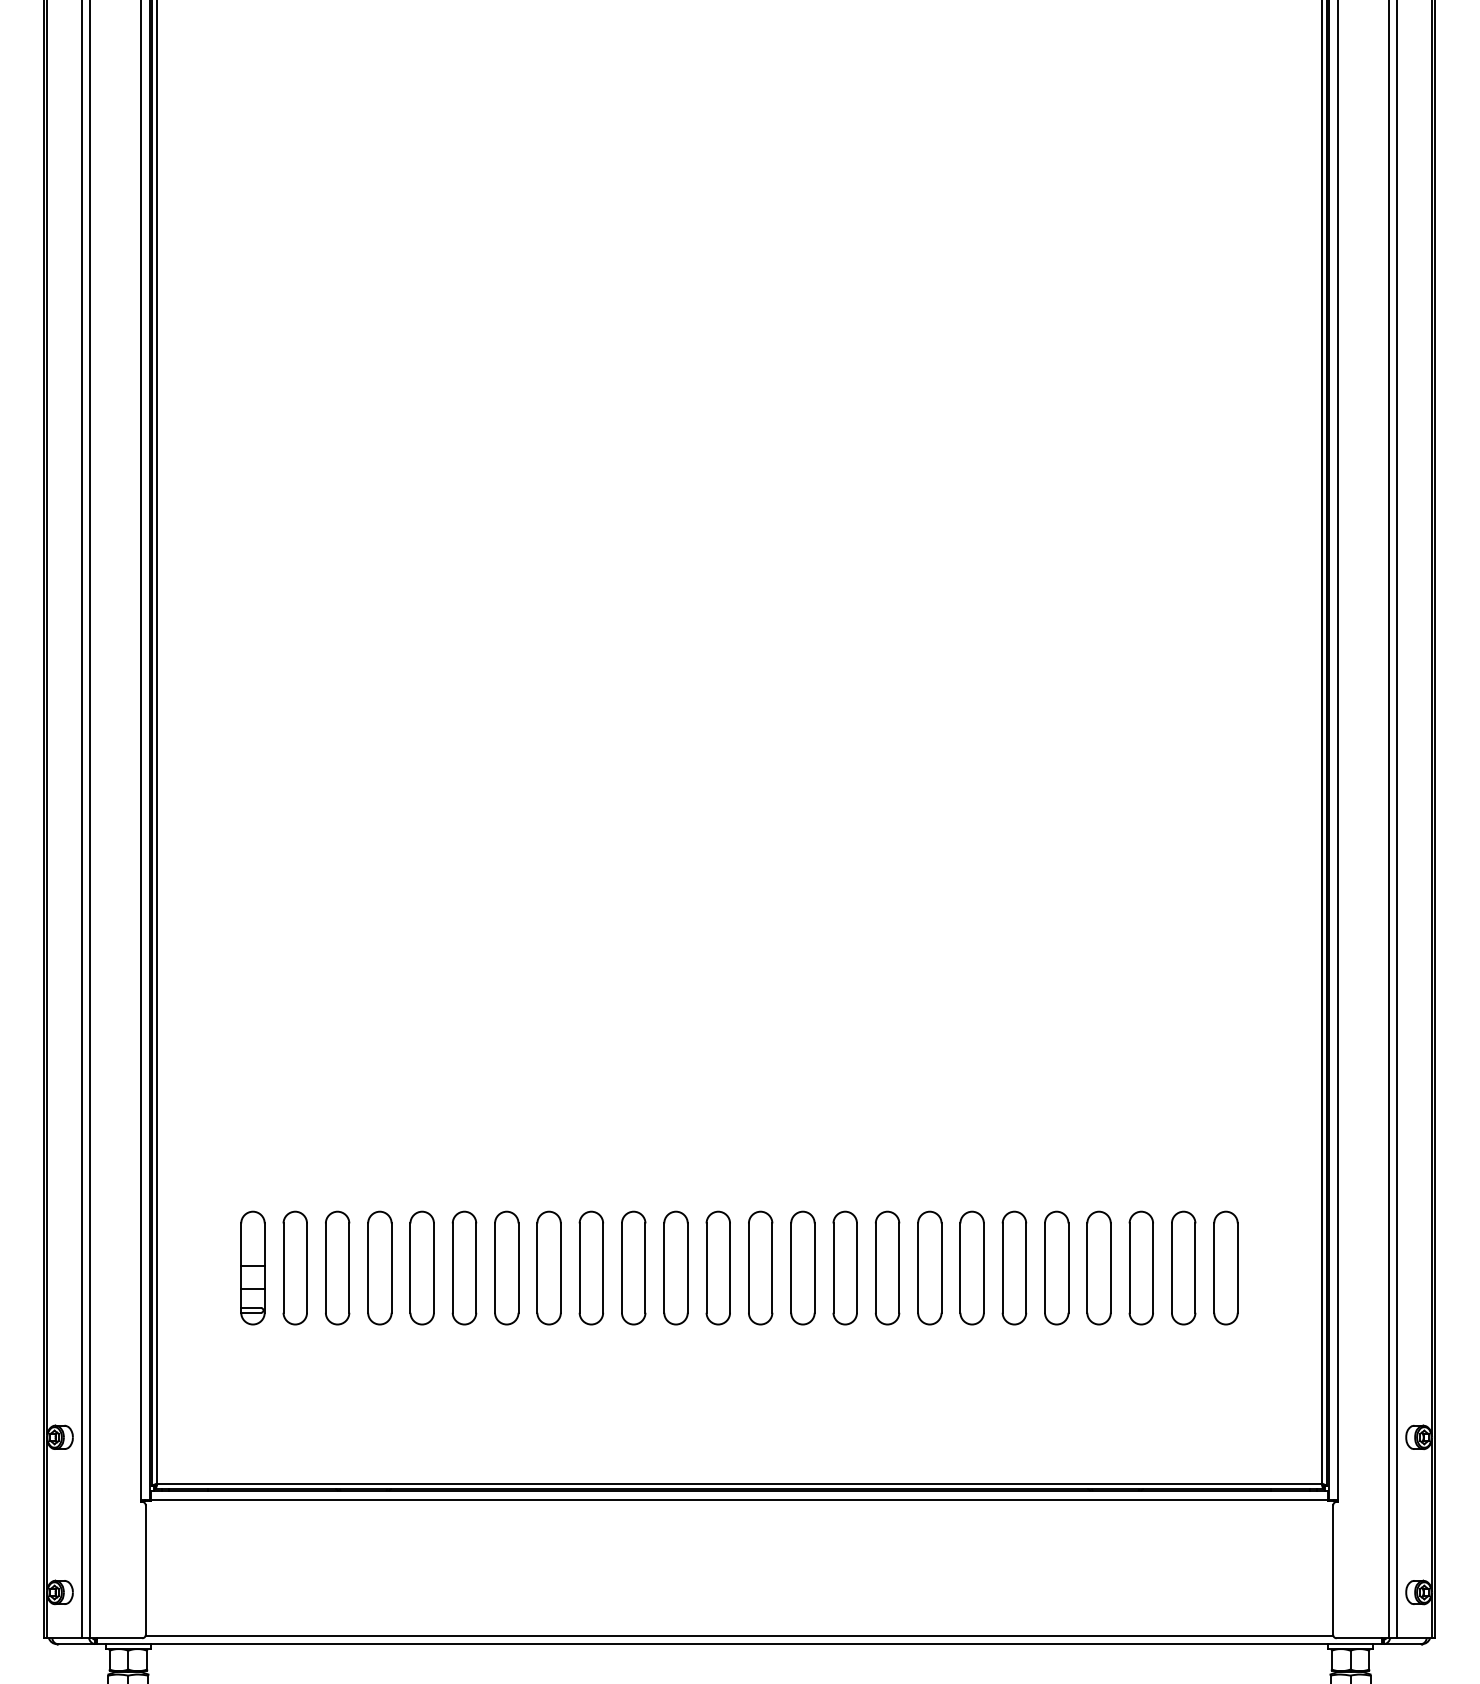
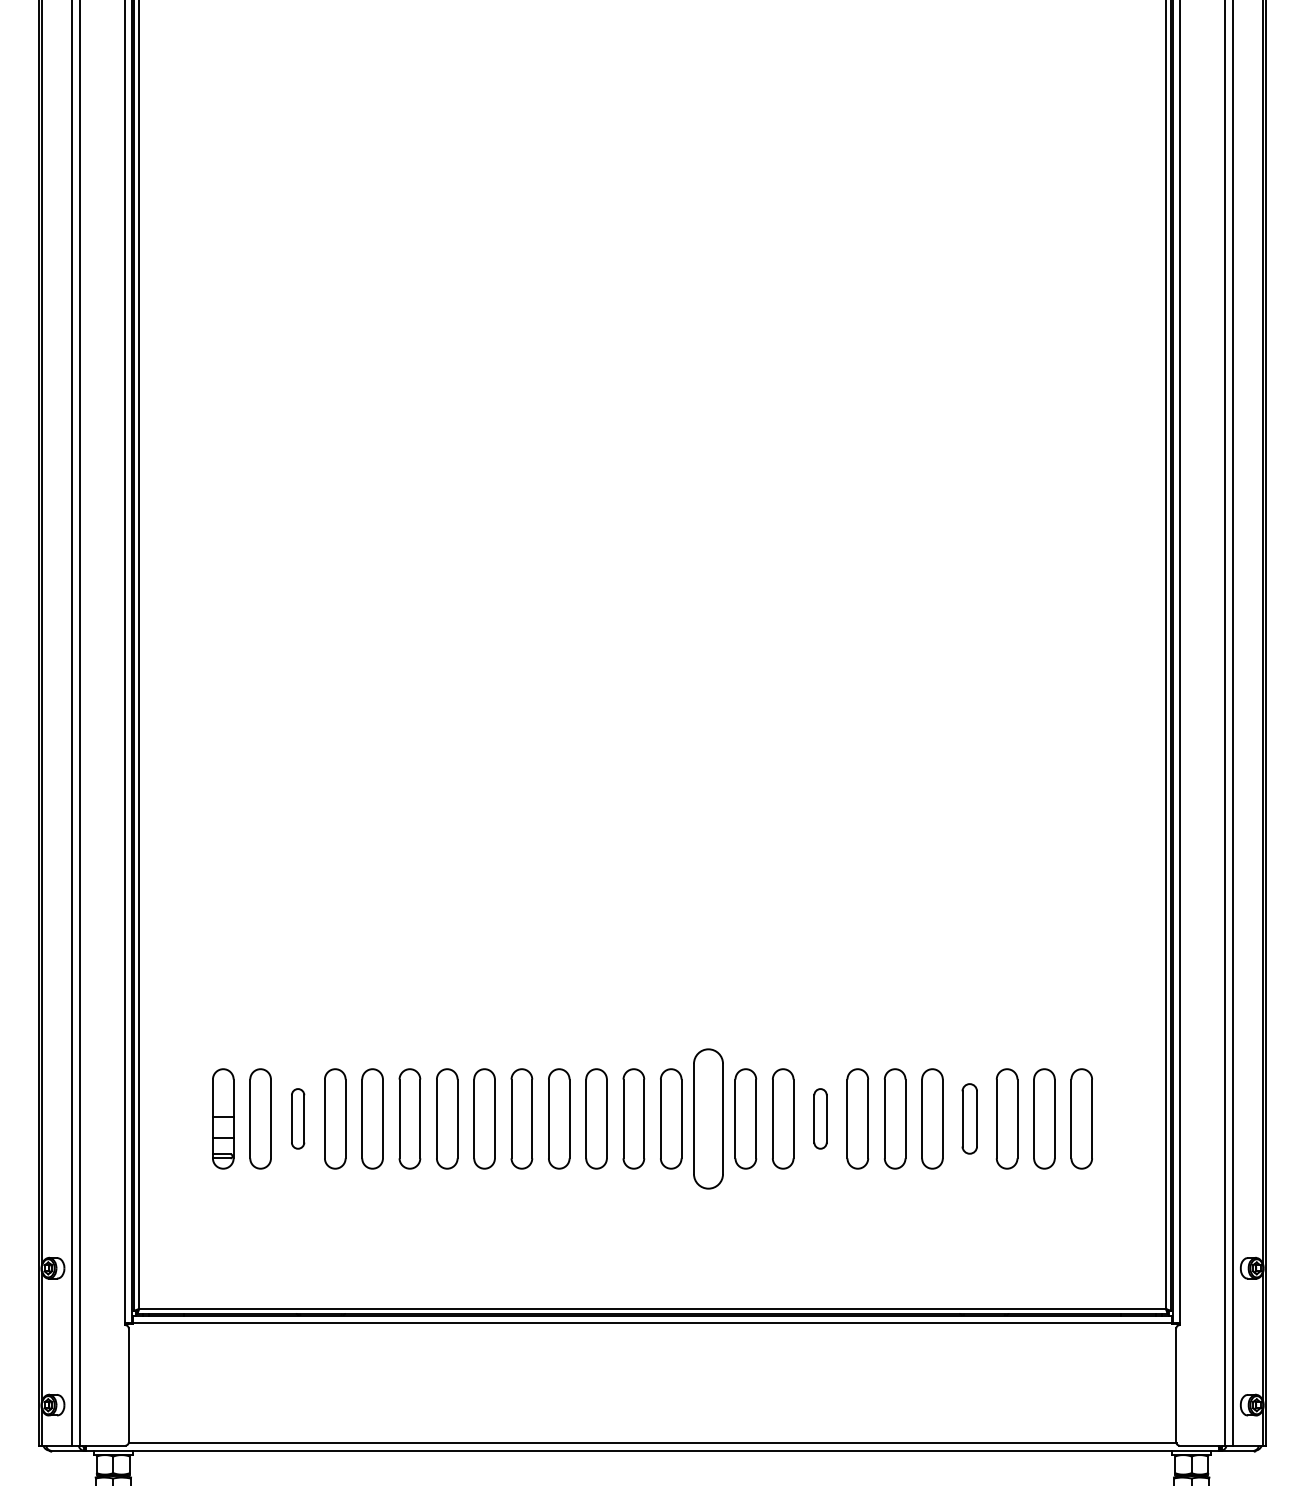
part: (337, 1267) -> (297, 1118), size x0.6
part: (802, 1267) -> (708, 1118), size x1.4
part: (929, 1267) -> (820, 1118), size x0.6
part: (1098, 1267) -> (969, 1118), size x0.7

